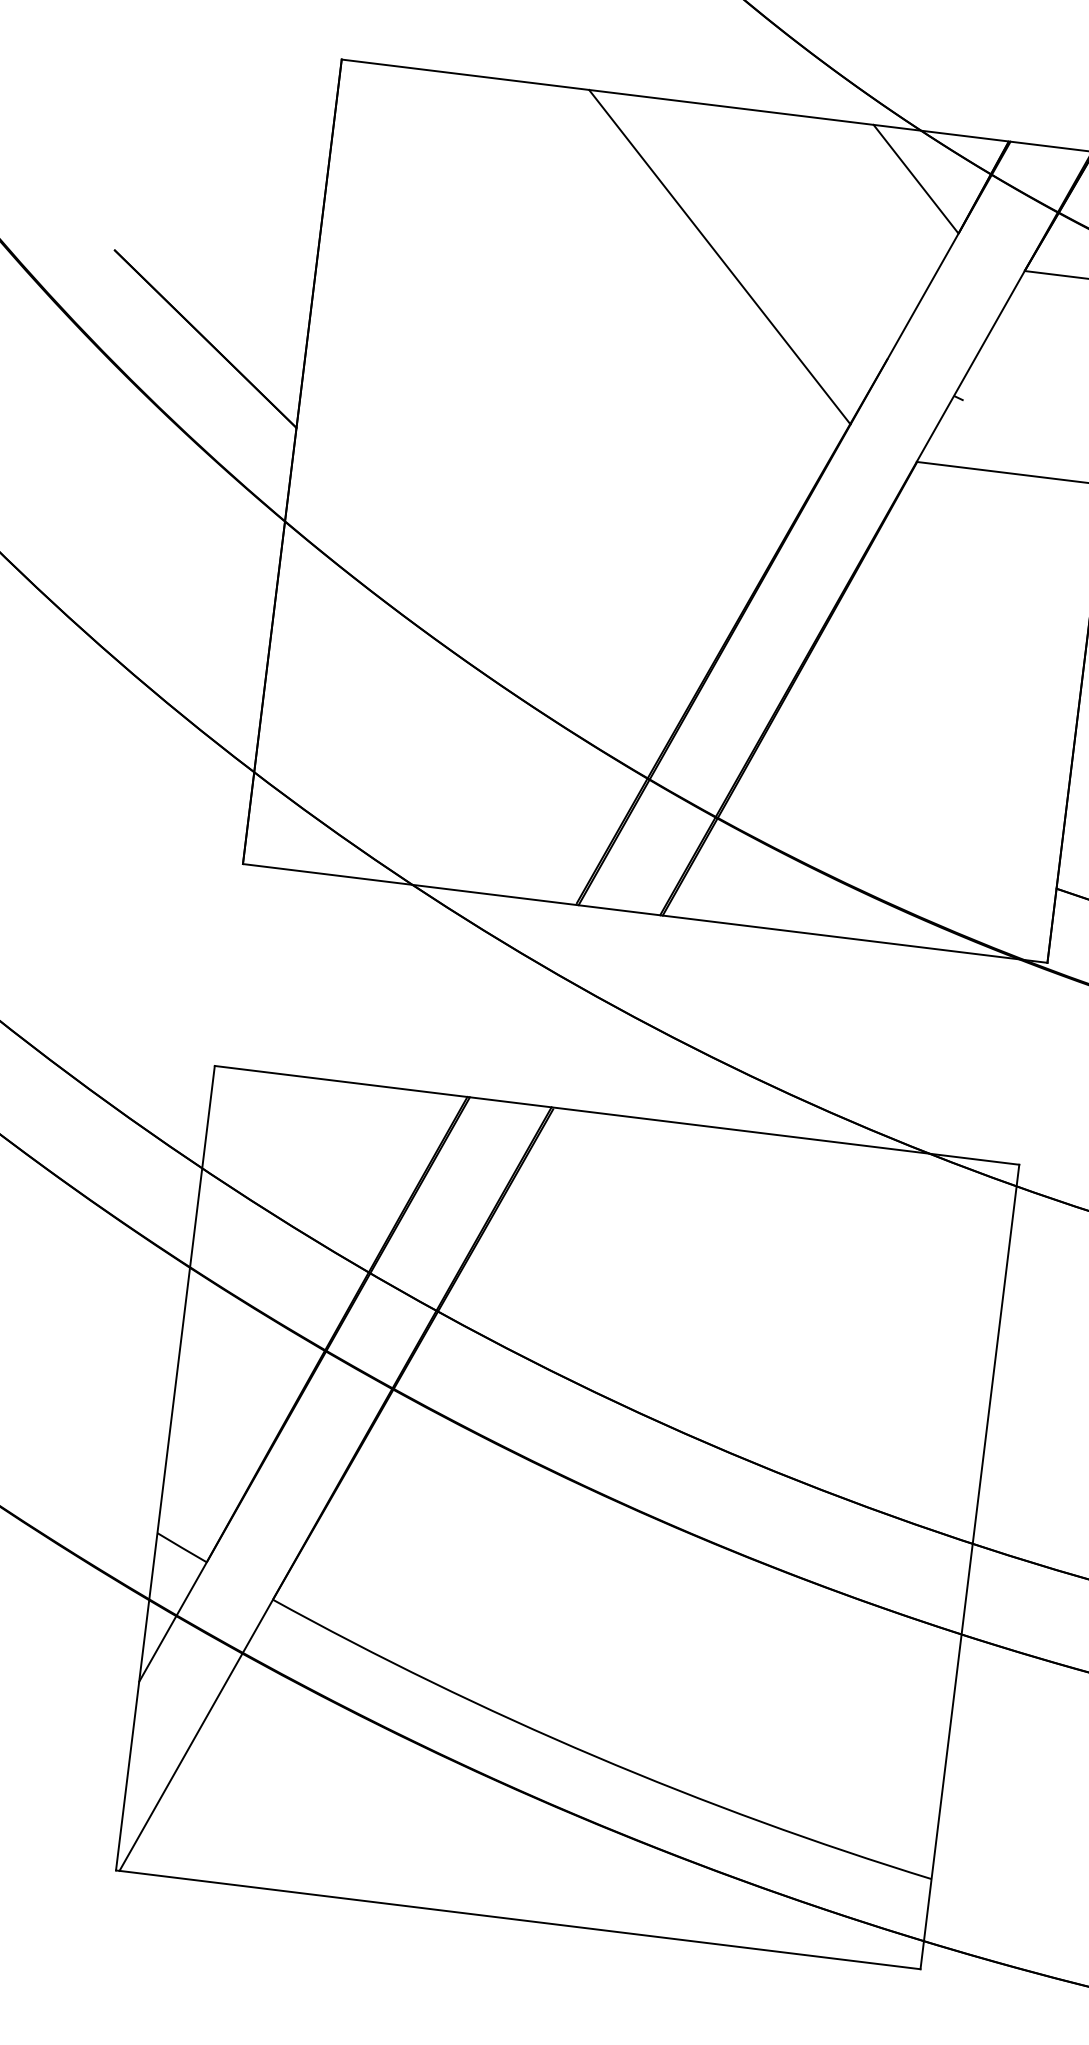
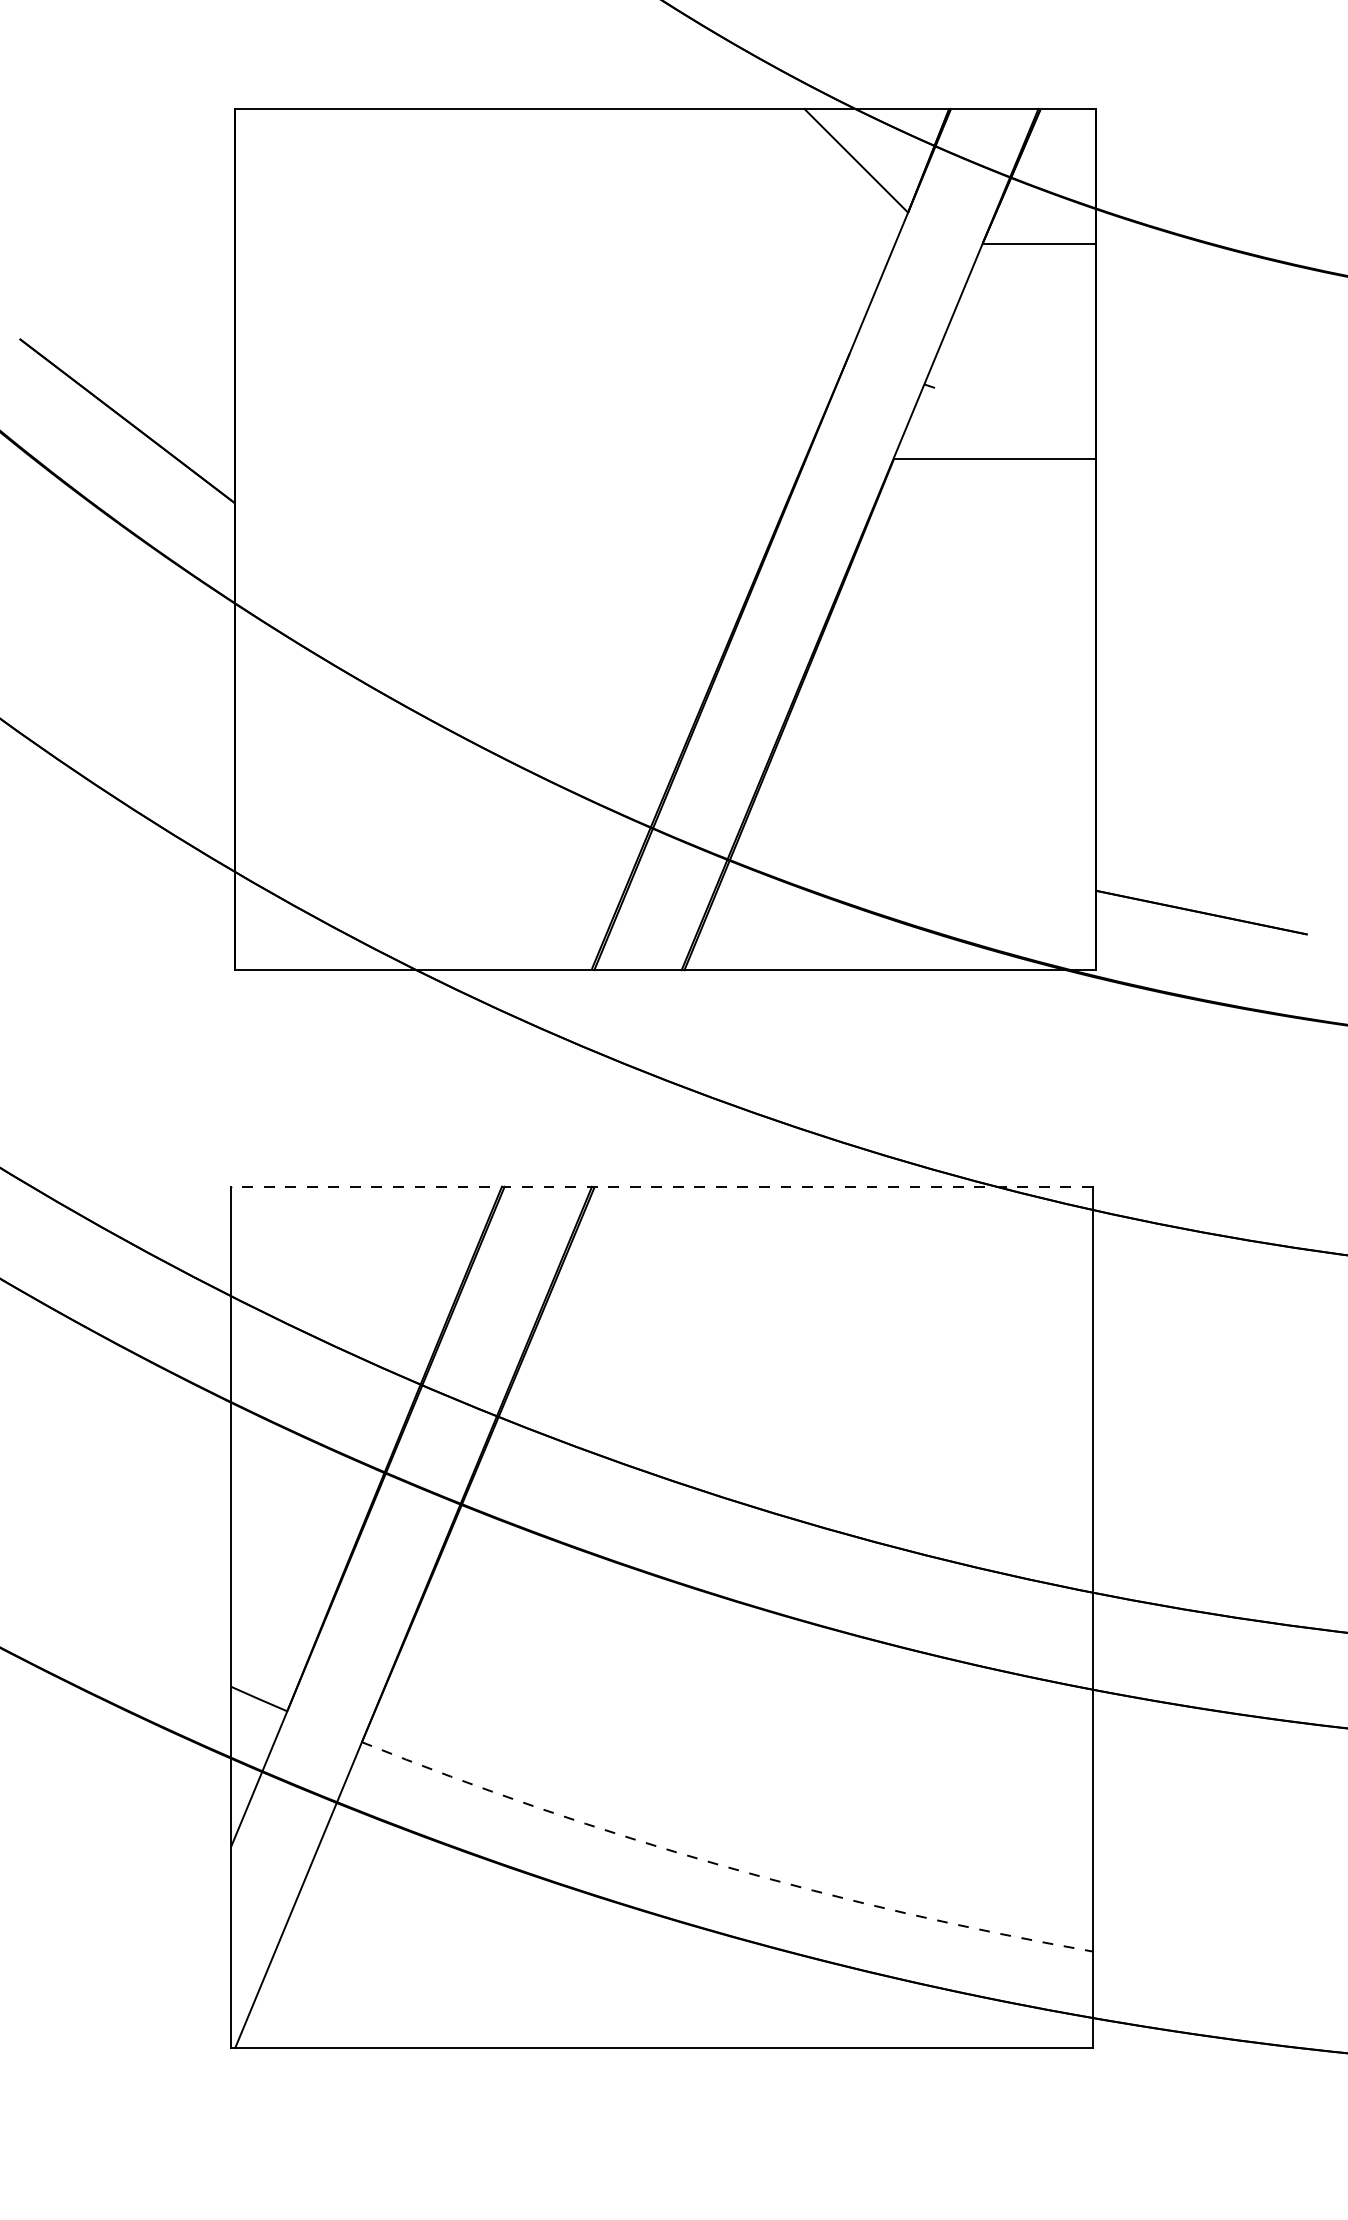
line: (719, 256) -> (658, 267), removed
line: (617, 1115) -> (662, 1186), solid -> dashed
arc: (594, 1756) -> (721, 1865), solid -> dashed

